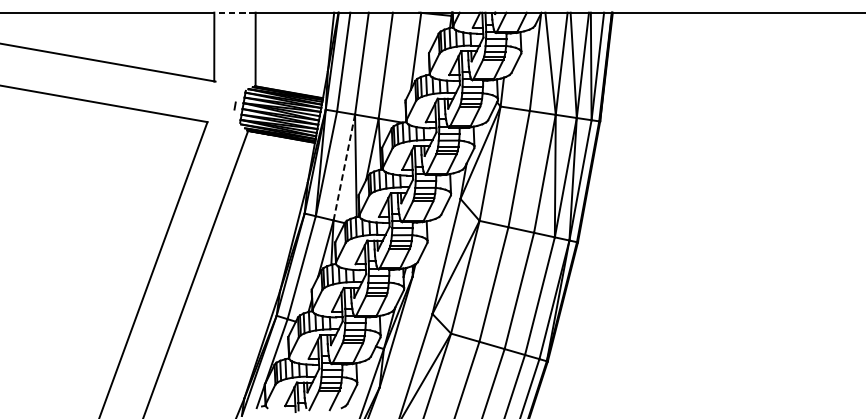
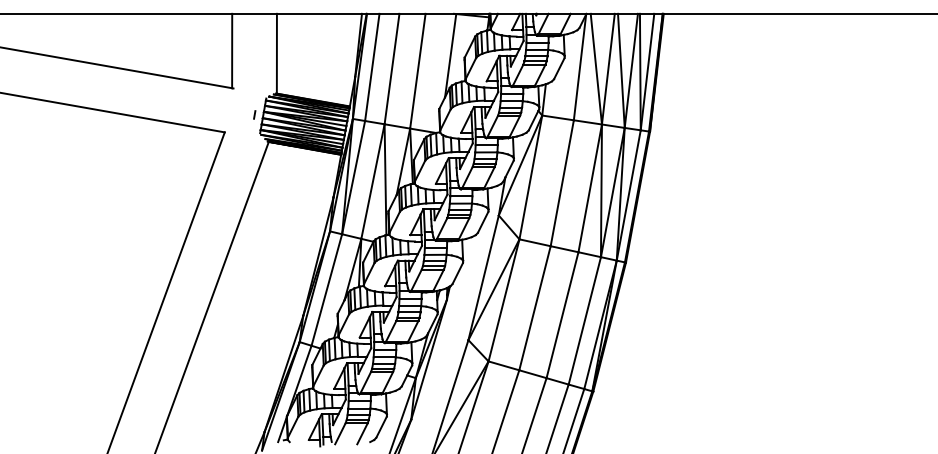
line: (234, 12) -> (254, 13), dashed -> solid
line: (343, 168) -> (372, 182), dashed -> solid

